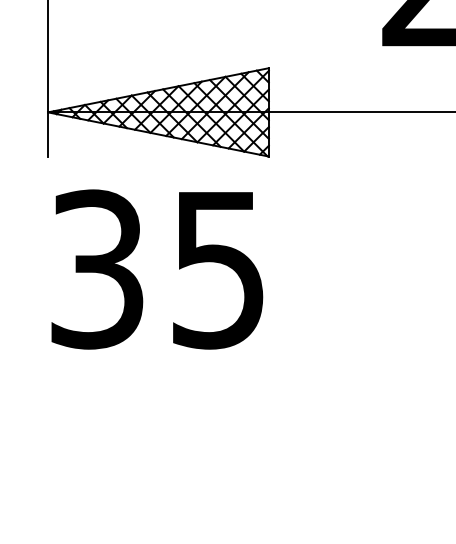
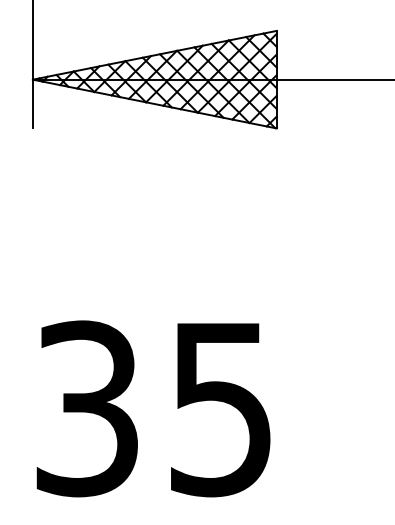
text: (157, 269) -> (153, 408), moved

